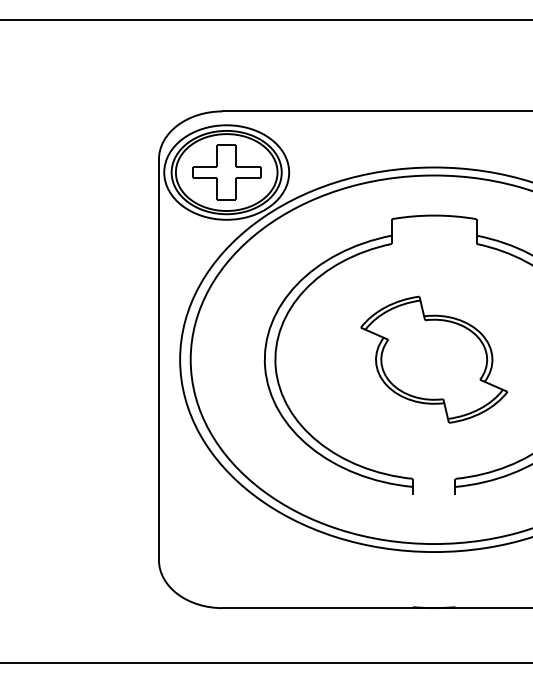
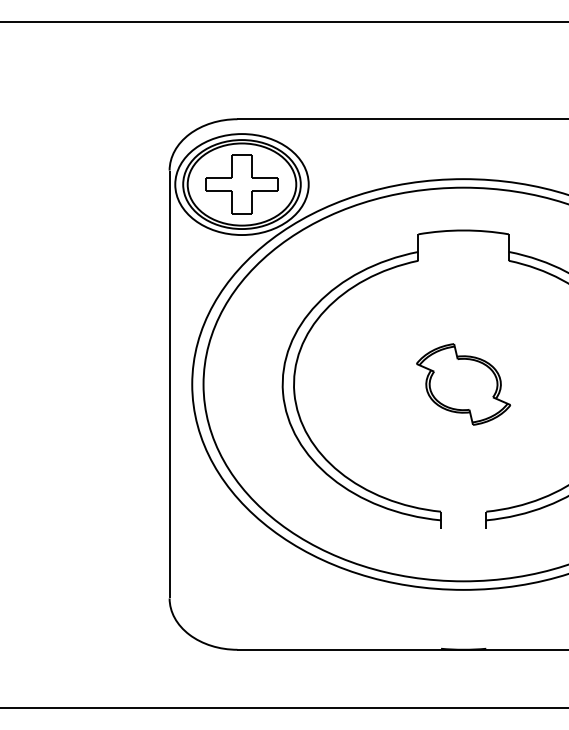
part: (434, 359) -> (463, 384), size x0.6

